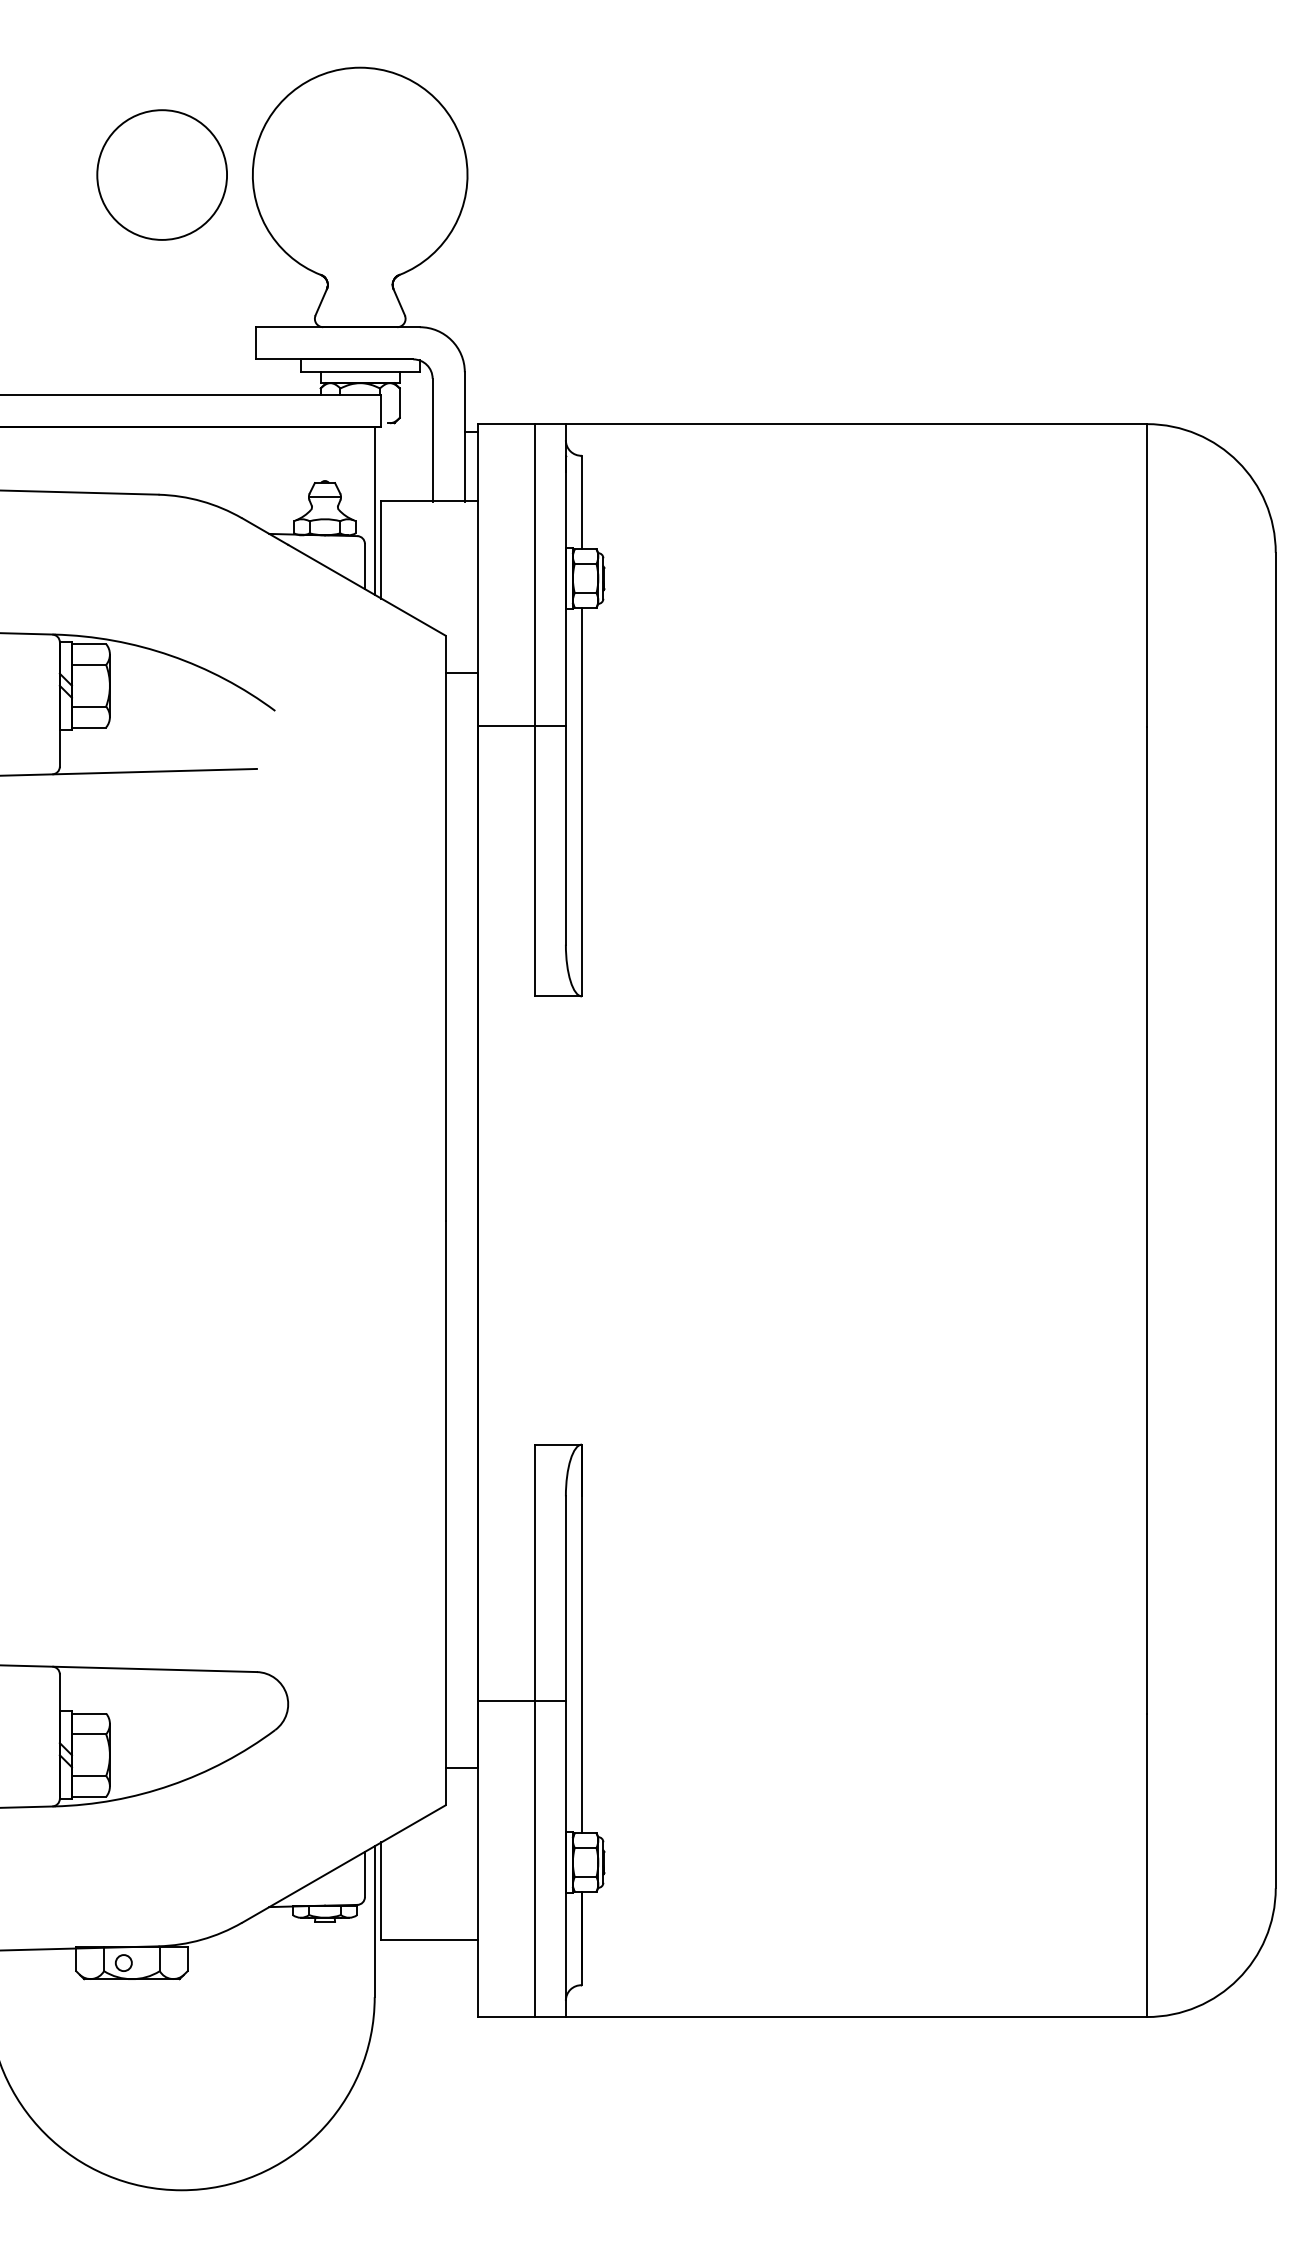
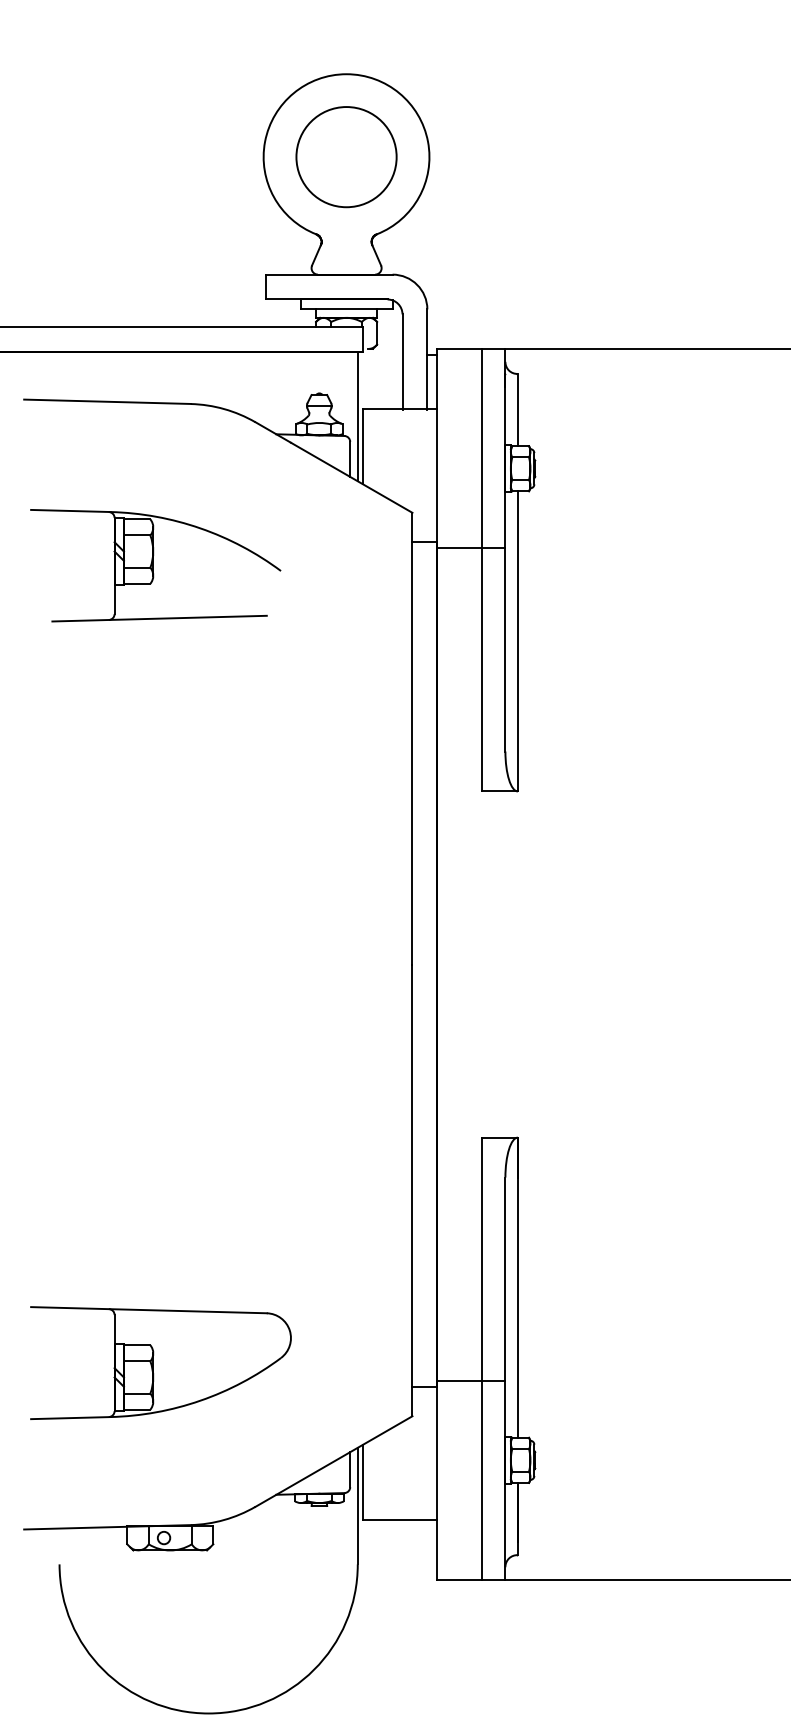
circle: (161, 174) -> (346, 156), moved
line: (521, 726) -> (471, 548), moved
line: (521, 1701) -> (471, 1380), moved

